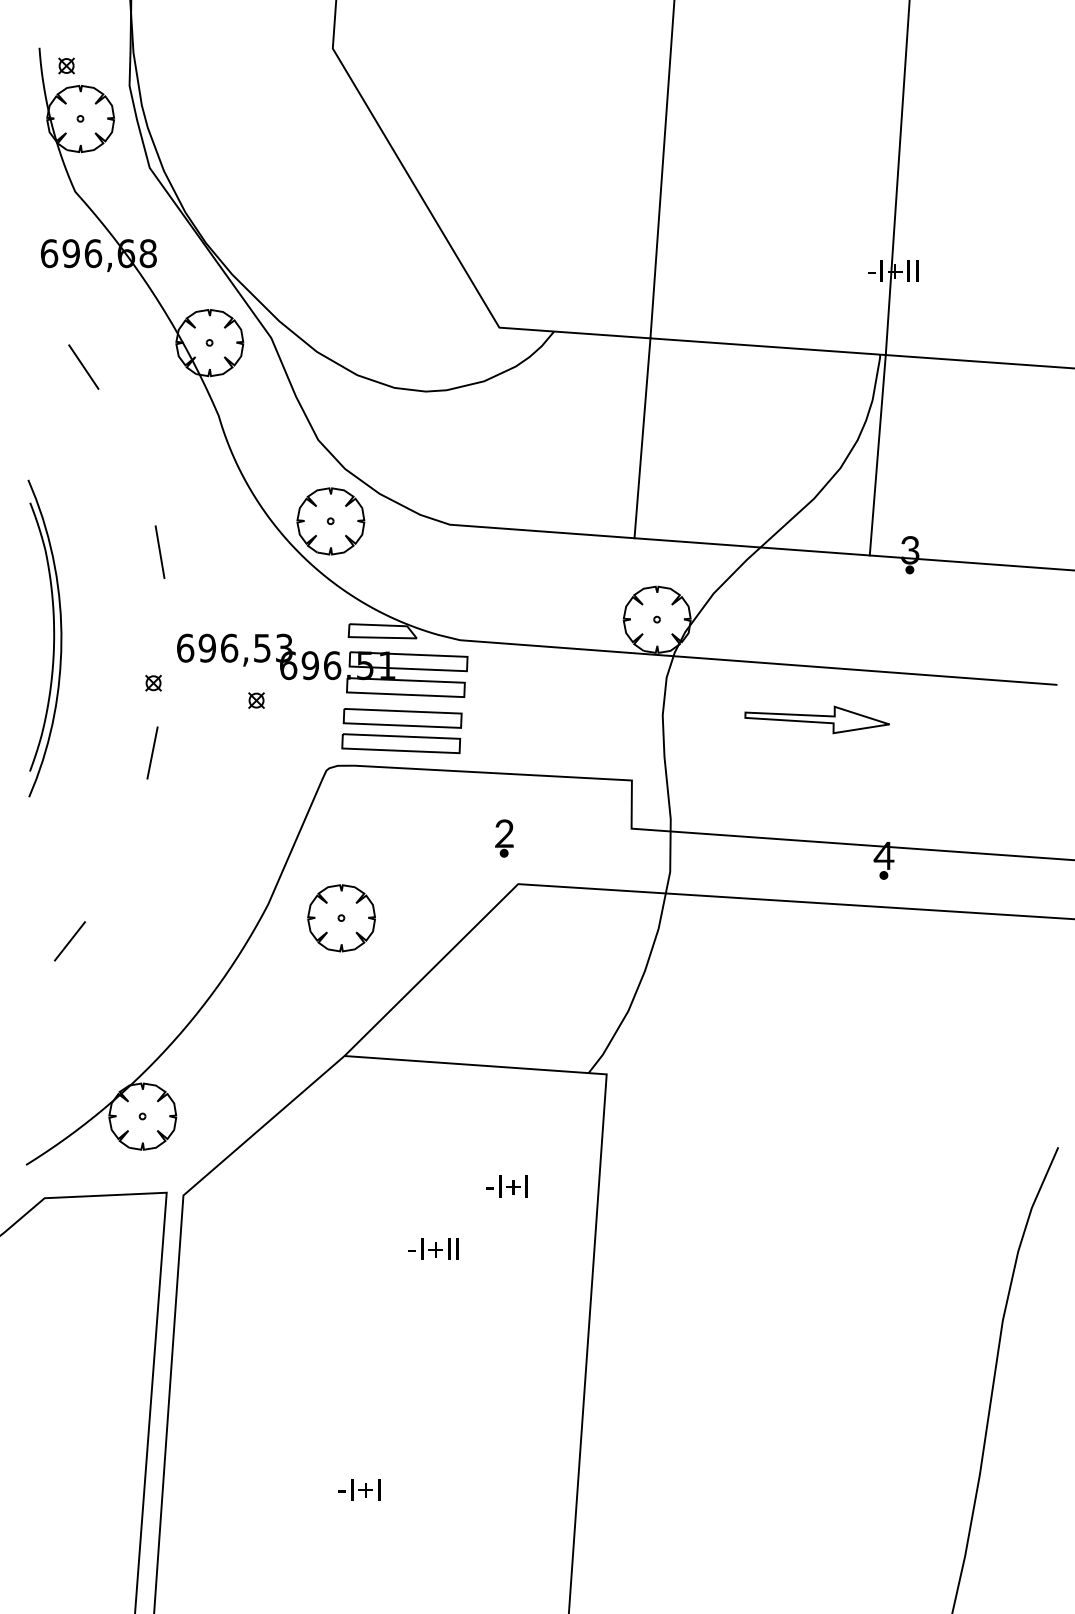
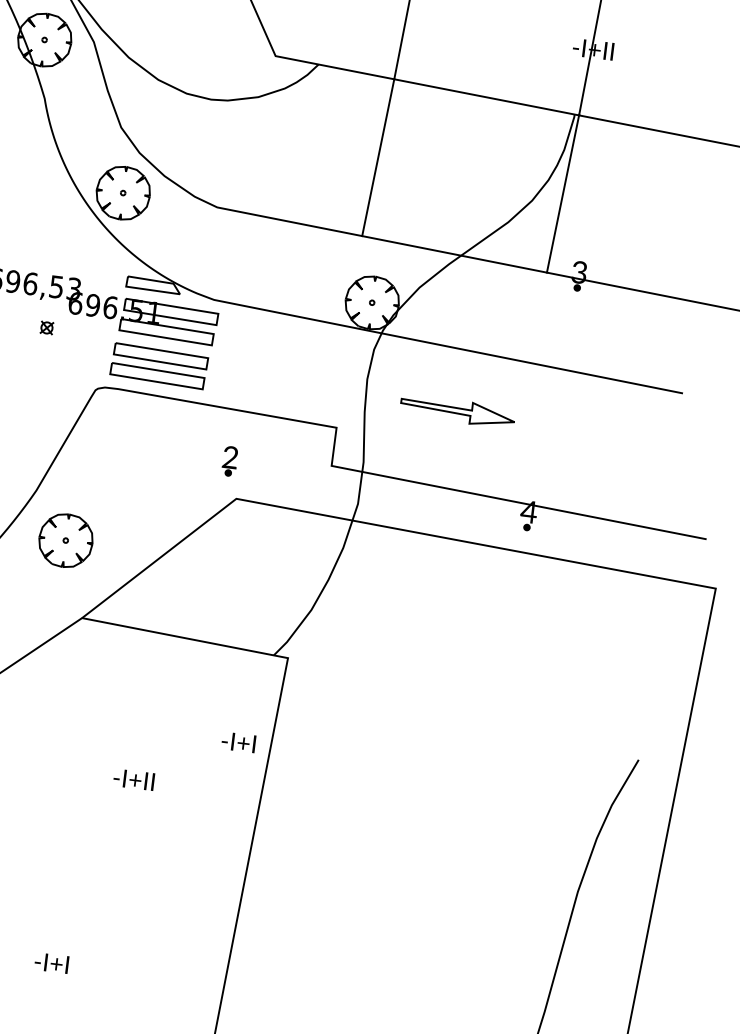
part: (816, 719) -> (457, 411), moved
part: (341, 918) -> (65, 540), moved
text: (506, 1186) -> (238, 742), moved

